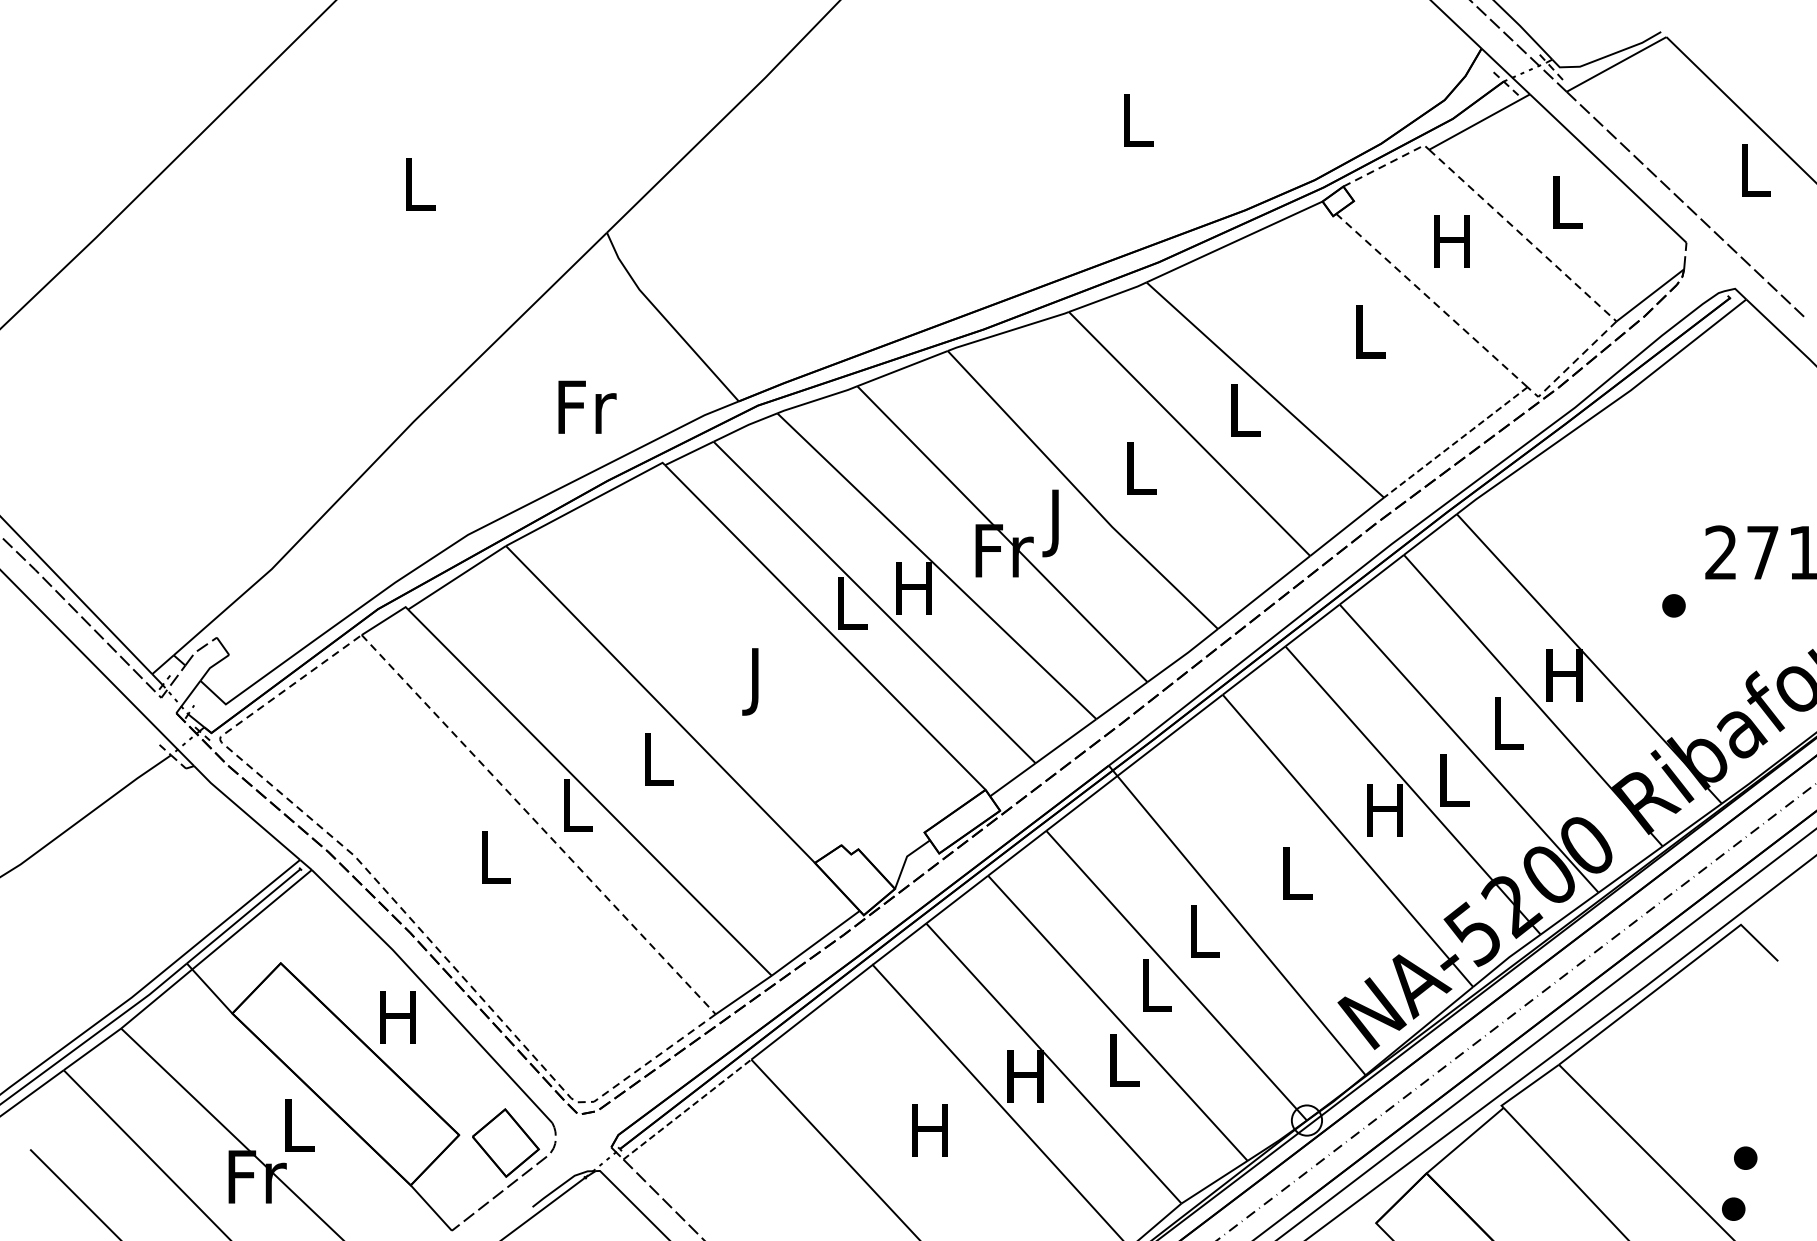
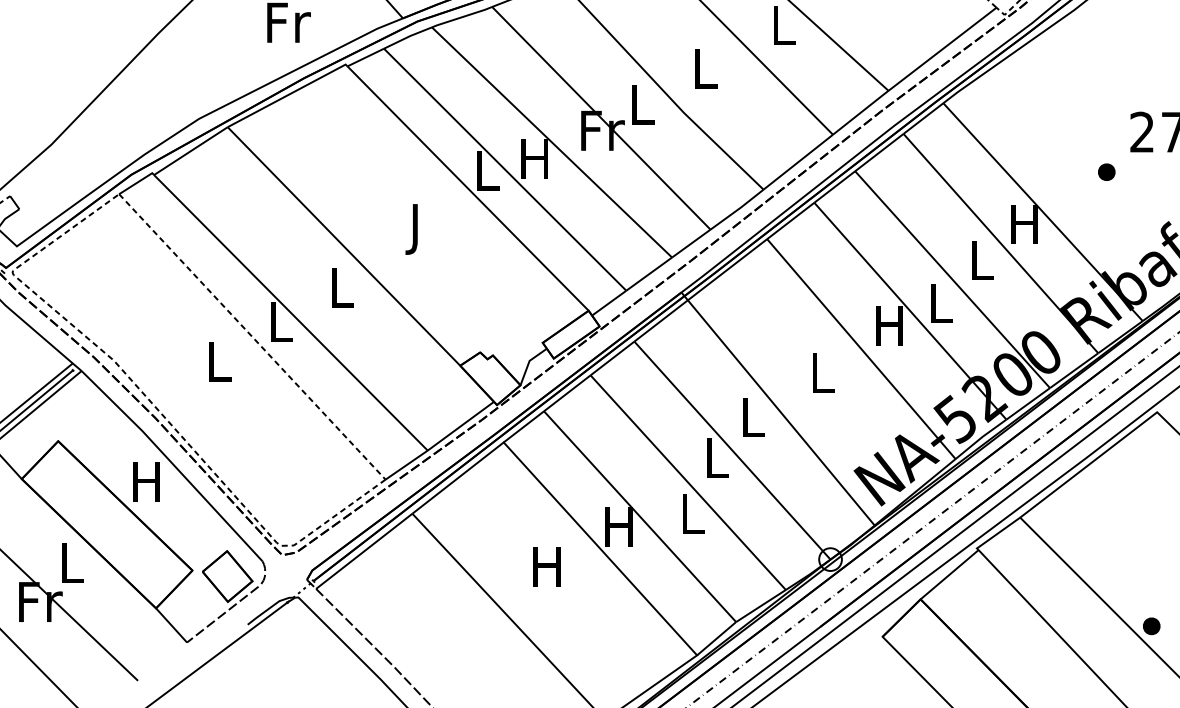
line: (1455, 442) -> (942, 49), dashed -> solid
text: (1057, 523) -> (642, 110), J -> L
line: (687, 1109) -> (364, 551), dashed -> solid
part: (1745, 1157) -> (1160, 587), removed

